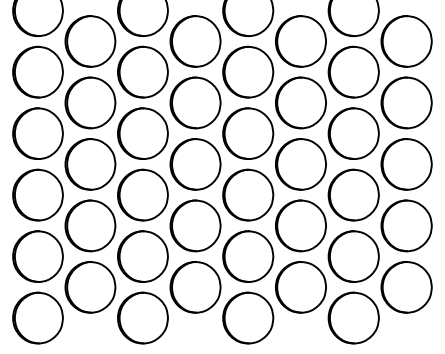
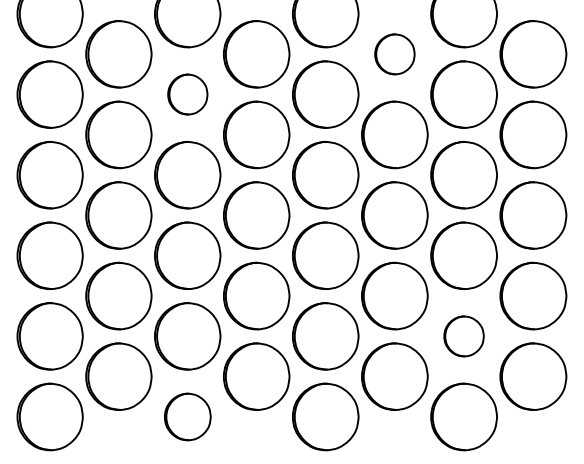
part: (300, 41) -> (394, 54), size x0.6
part: (142, 72) -> (187, 94), size x0.6
part: (353, 256) -> (463, 336), size x0.6
part: (142, 317) -> (187, 416), size x0.7

